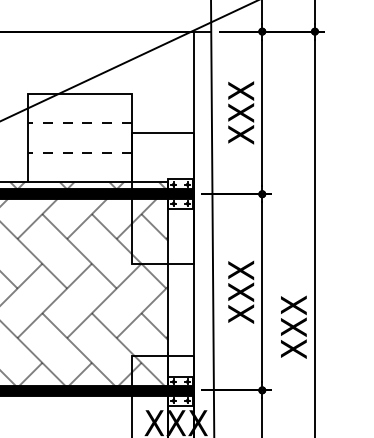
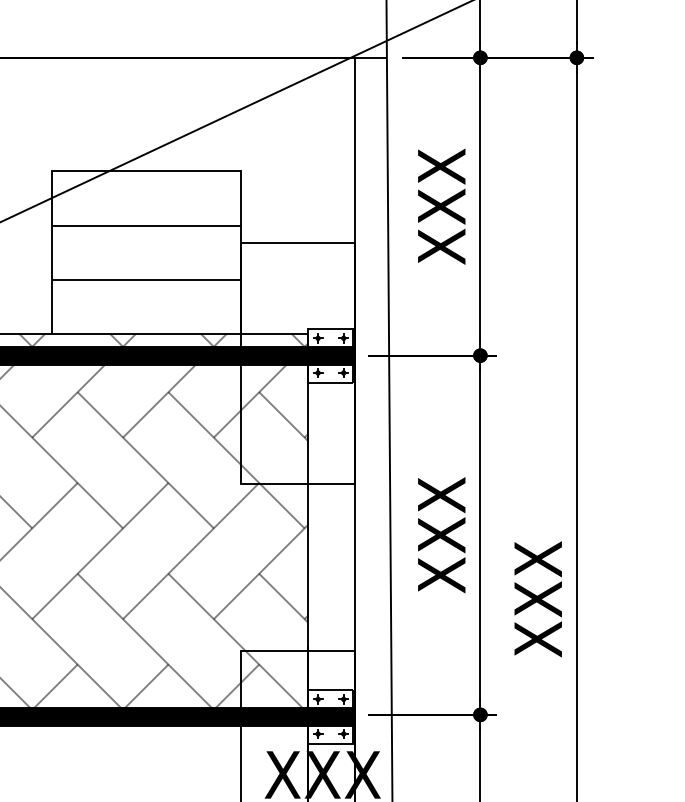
line: (79, 123) -> (145, 226), dashed -> solid
line: (79, 152) -> (145, 279), dashed -> solid

